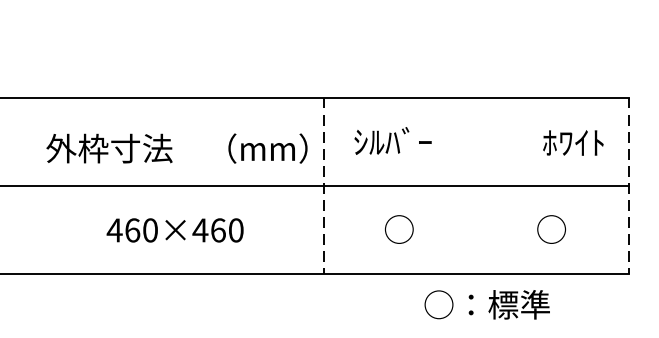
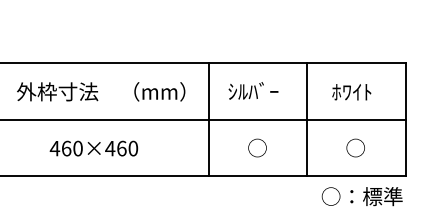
text: (572, 143) -> (351, 92), moved
text: (177, 148) -> (101, 91), moved
line: (324, 185) -> (209, 119), dashed -> solid
line: (476, 185) -> (307, 119), added
line: (628, 185) -> (405, 119), dashed -> solid
text: (174, 230) -> (93, 148), moved
text: (486, 304) -> (361, 196), moved

